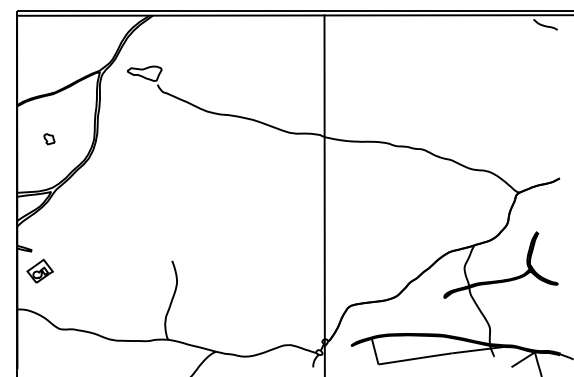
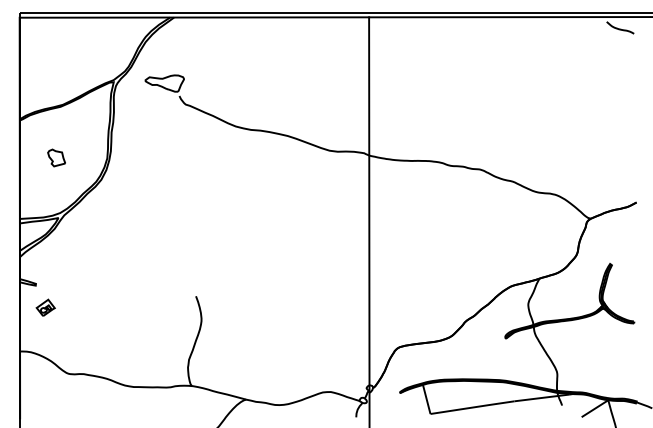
part: (49, 138) -> (56, 157), size x1.43
part: (39, 270) -> (45, 307), size x0.62

